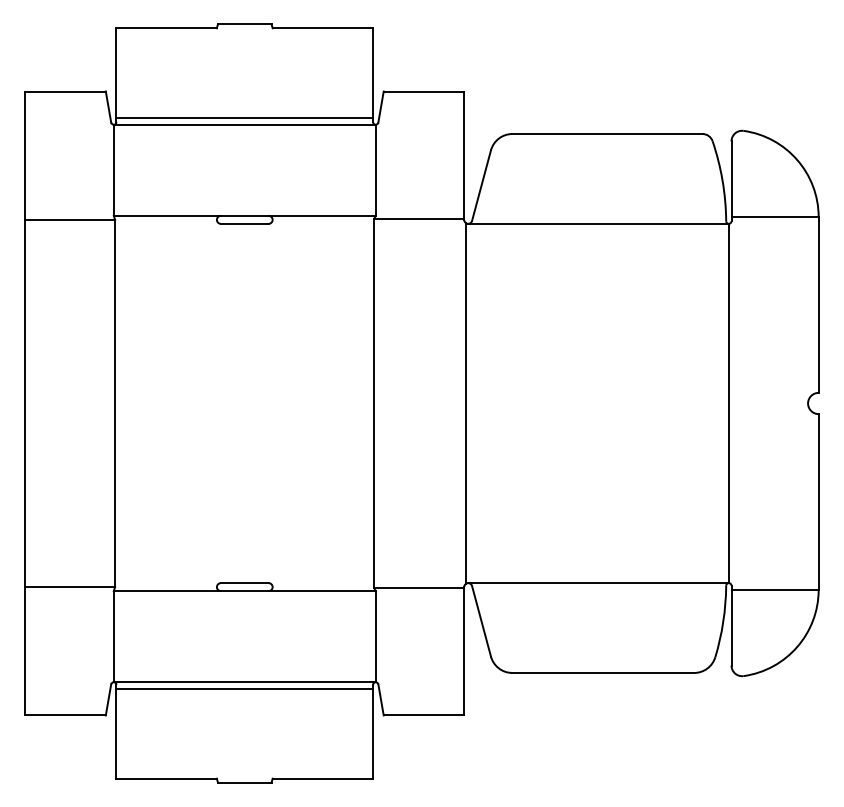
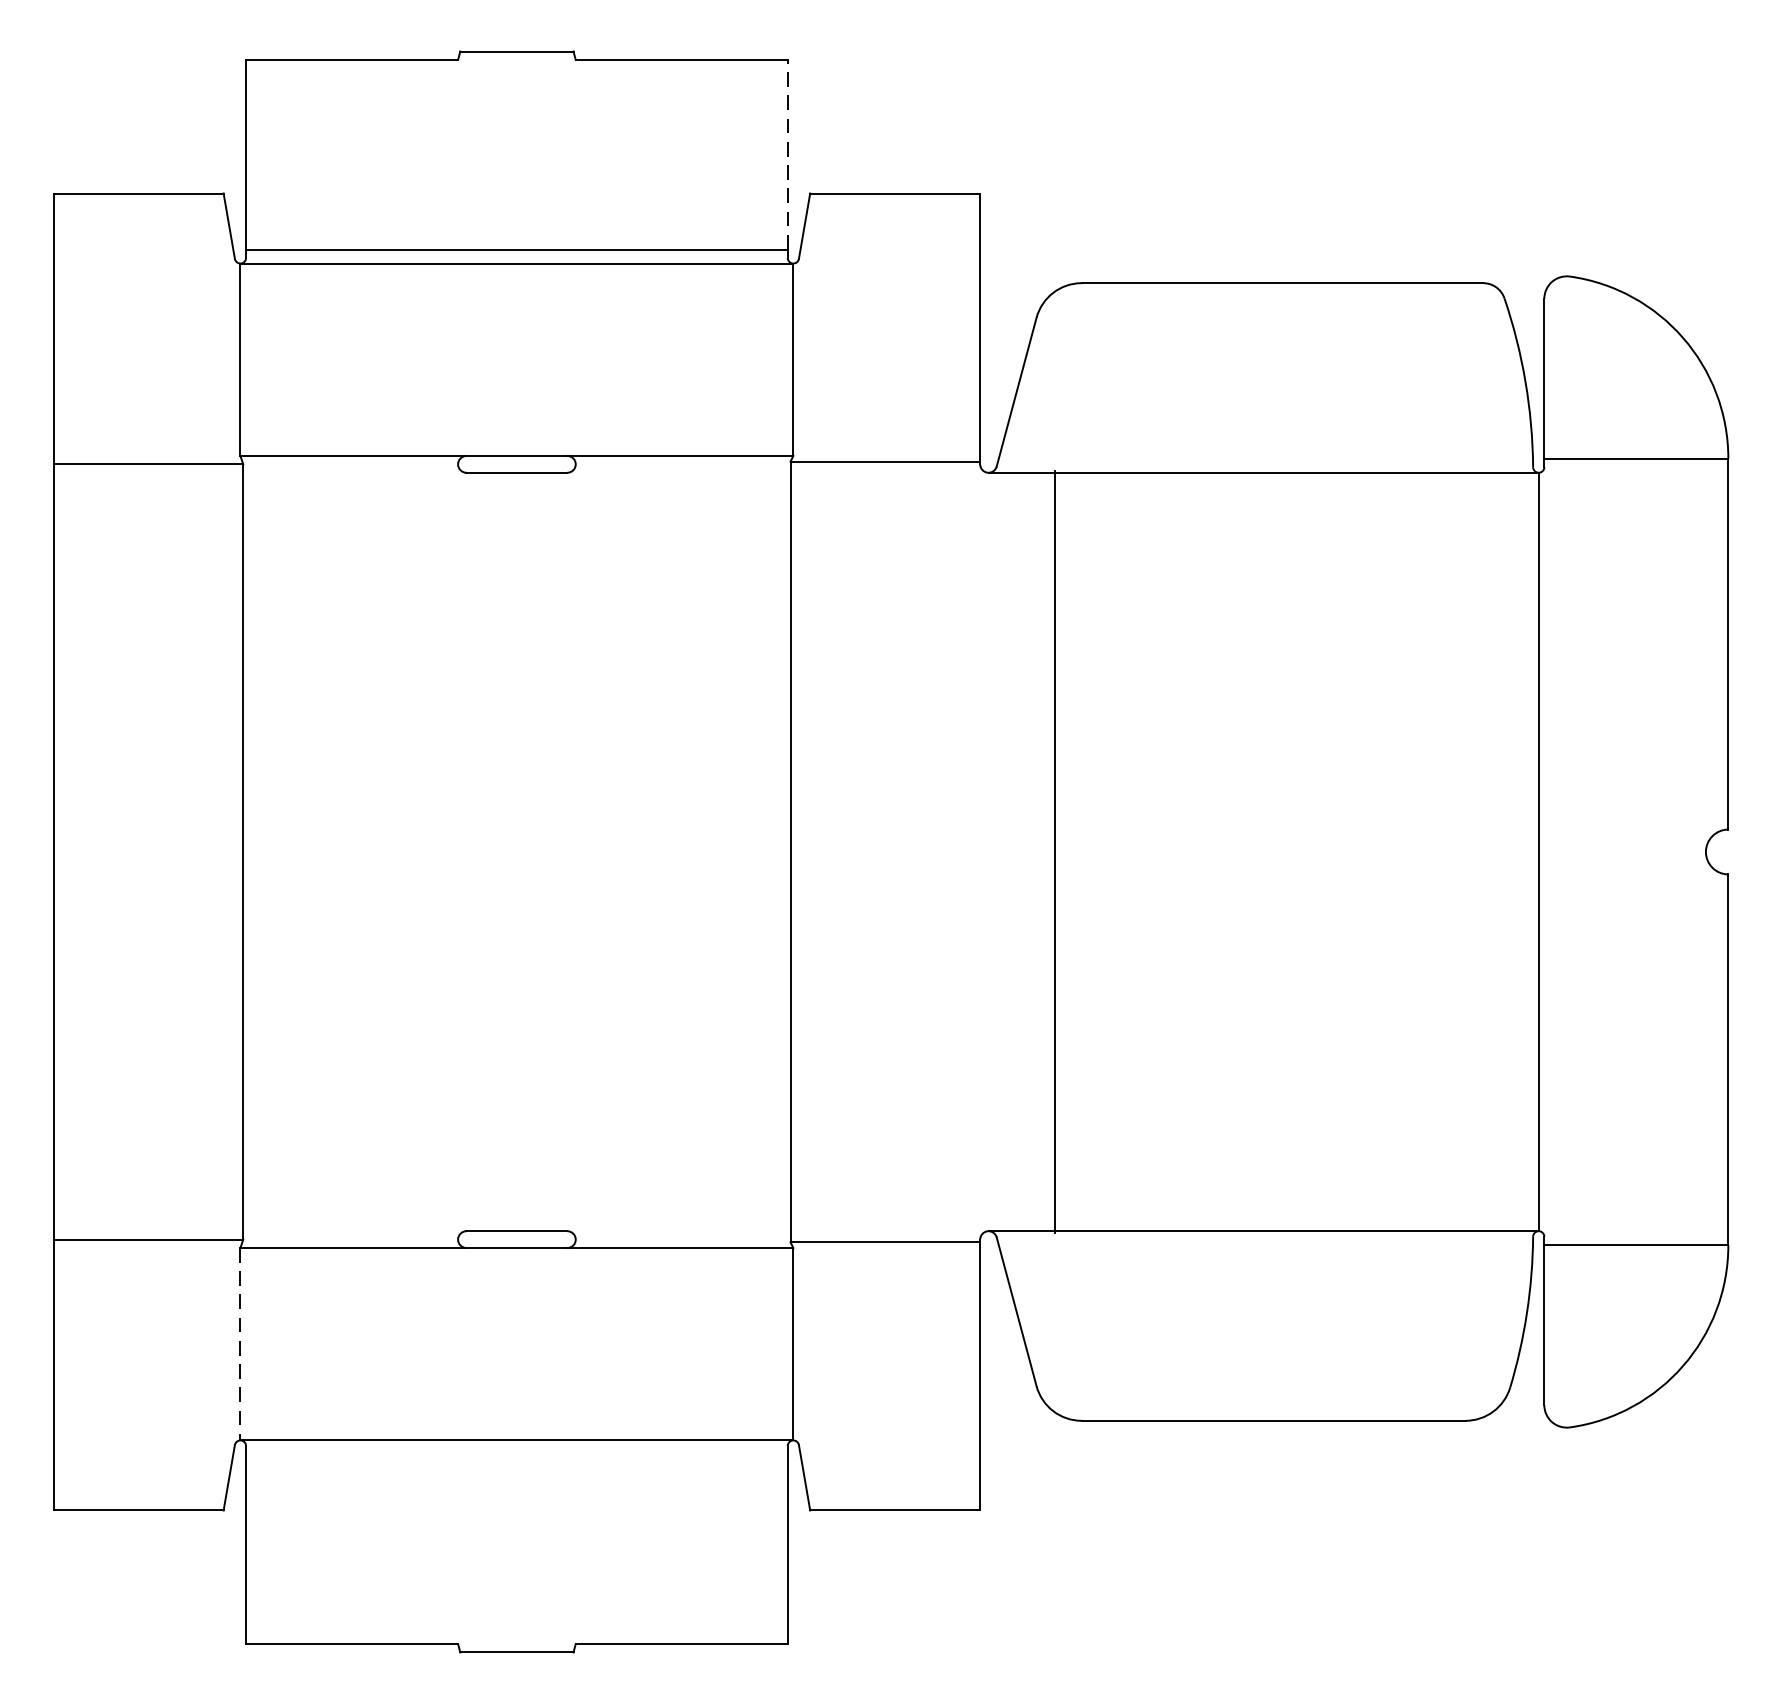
line: (373, 73) -> (788, 155), solid -> dashed
line: (465, 403) -> (1054, 852), moved
line: (113, 636) -> (239, 1343), solid -> dashed
line: (244, 688) -> (516, 1453), removed

